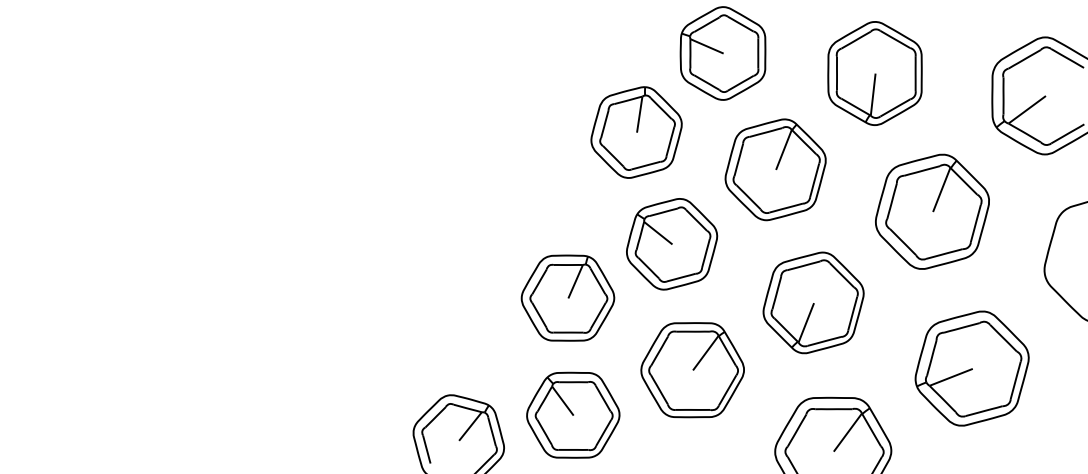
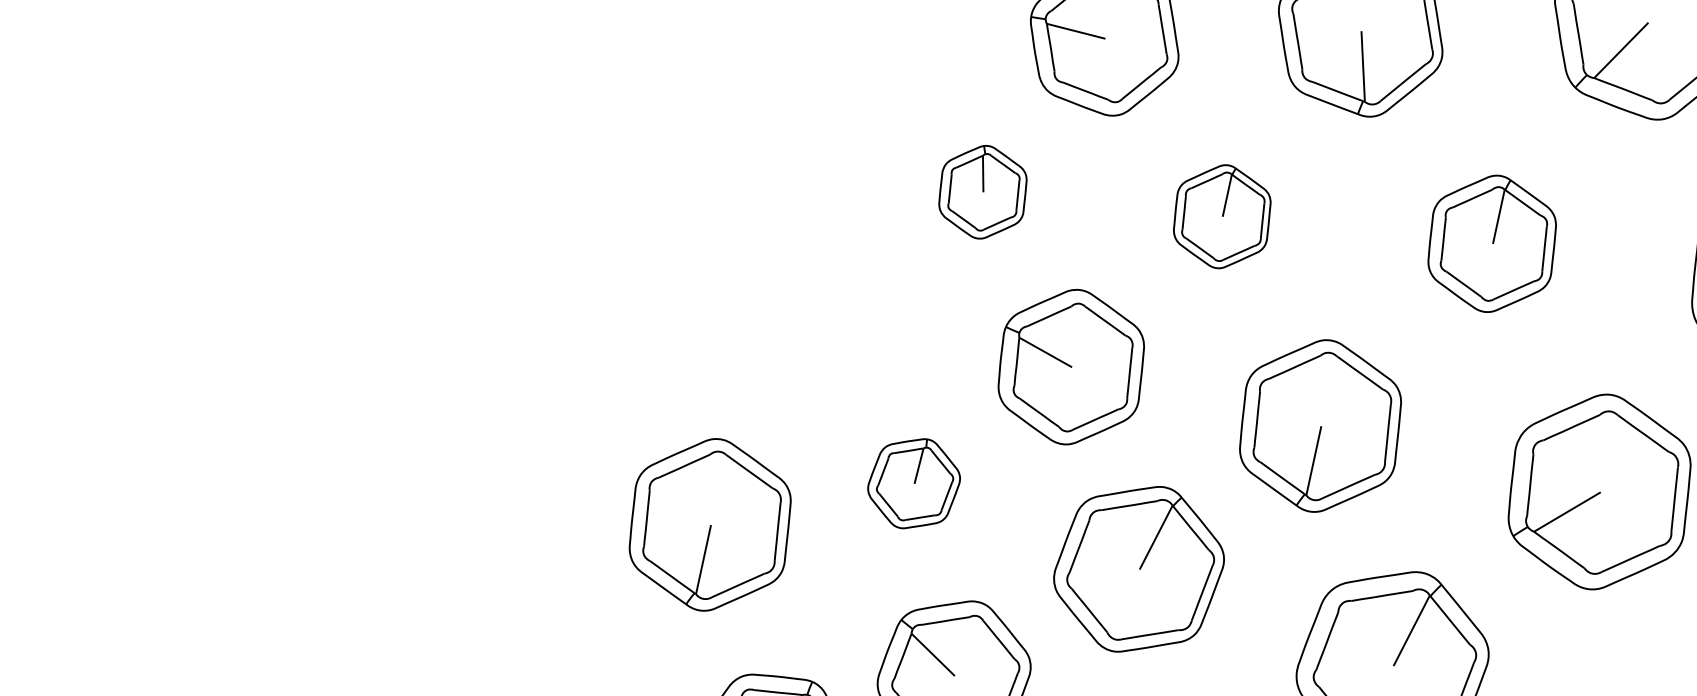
part: (636, 132) -> (982, 192), size x0.6
part: (775, 169) -> (1222, 216), size x0.6
part: (932, 211) -> (1492, 243), size x0.7
part: (567, 297) -> (913, 482), size x0.6
part: (443, 302) -> (709, 524), added

